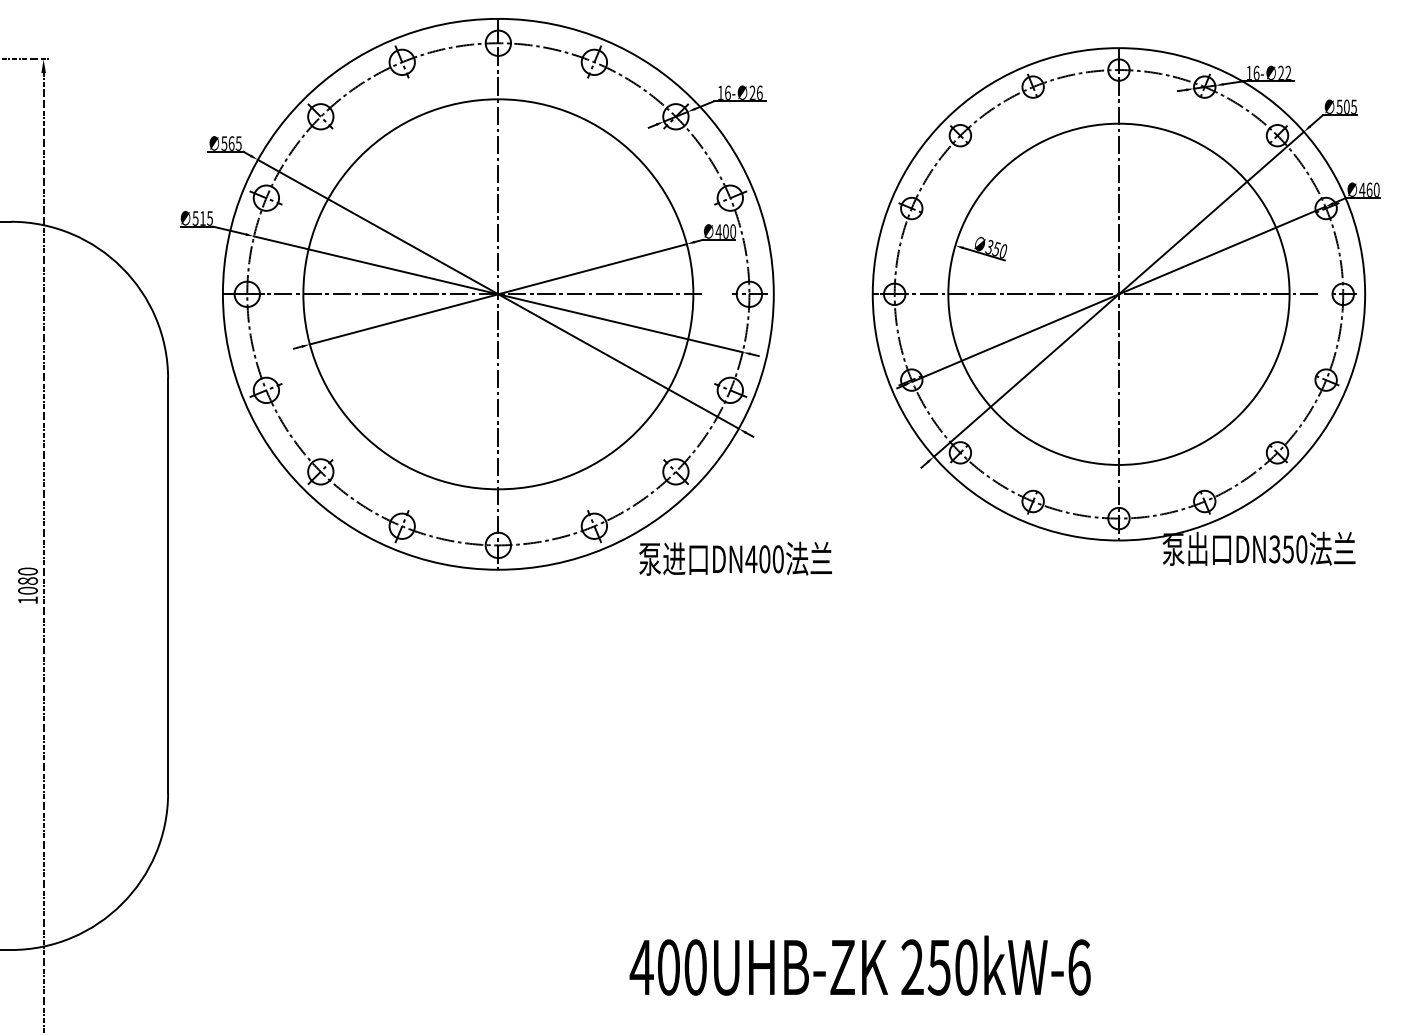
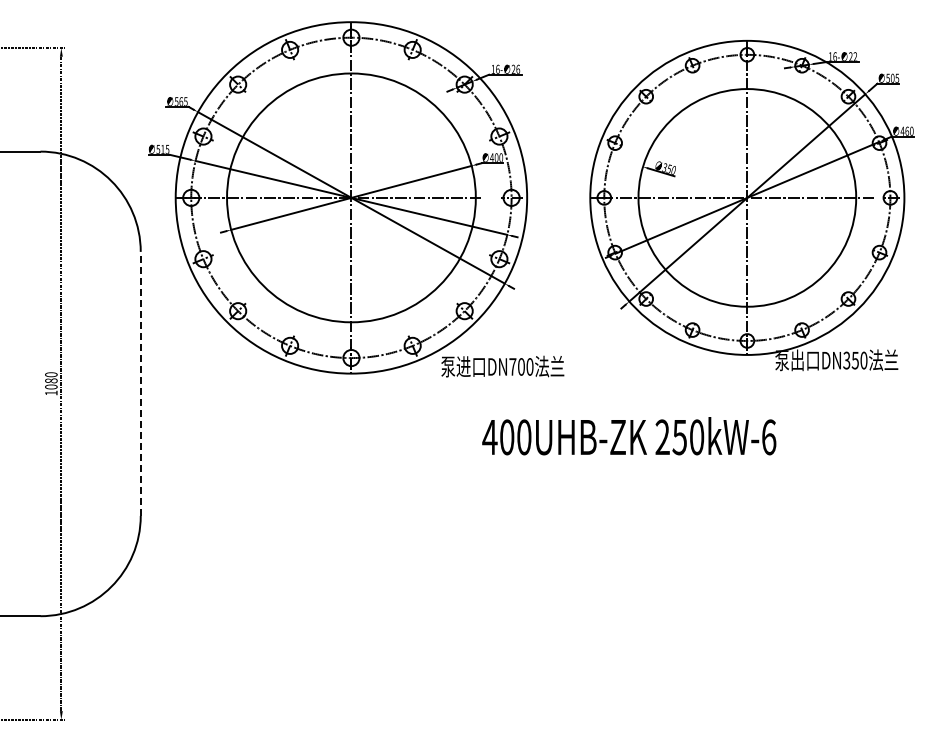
text: (750, 558) -> (512, 366), DN400 -> DN700
line: (167, 585) -> (140, 383), solid -> dashed
text: (860, 966) -> (629, 436), moved

